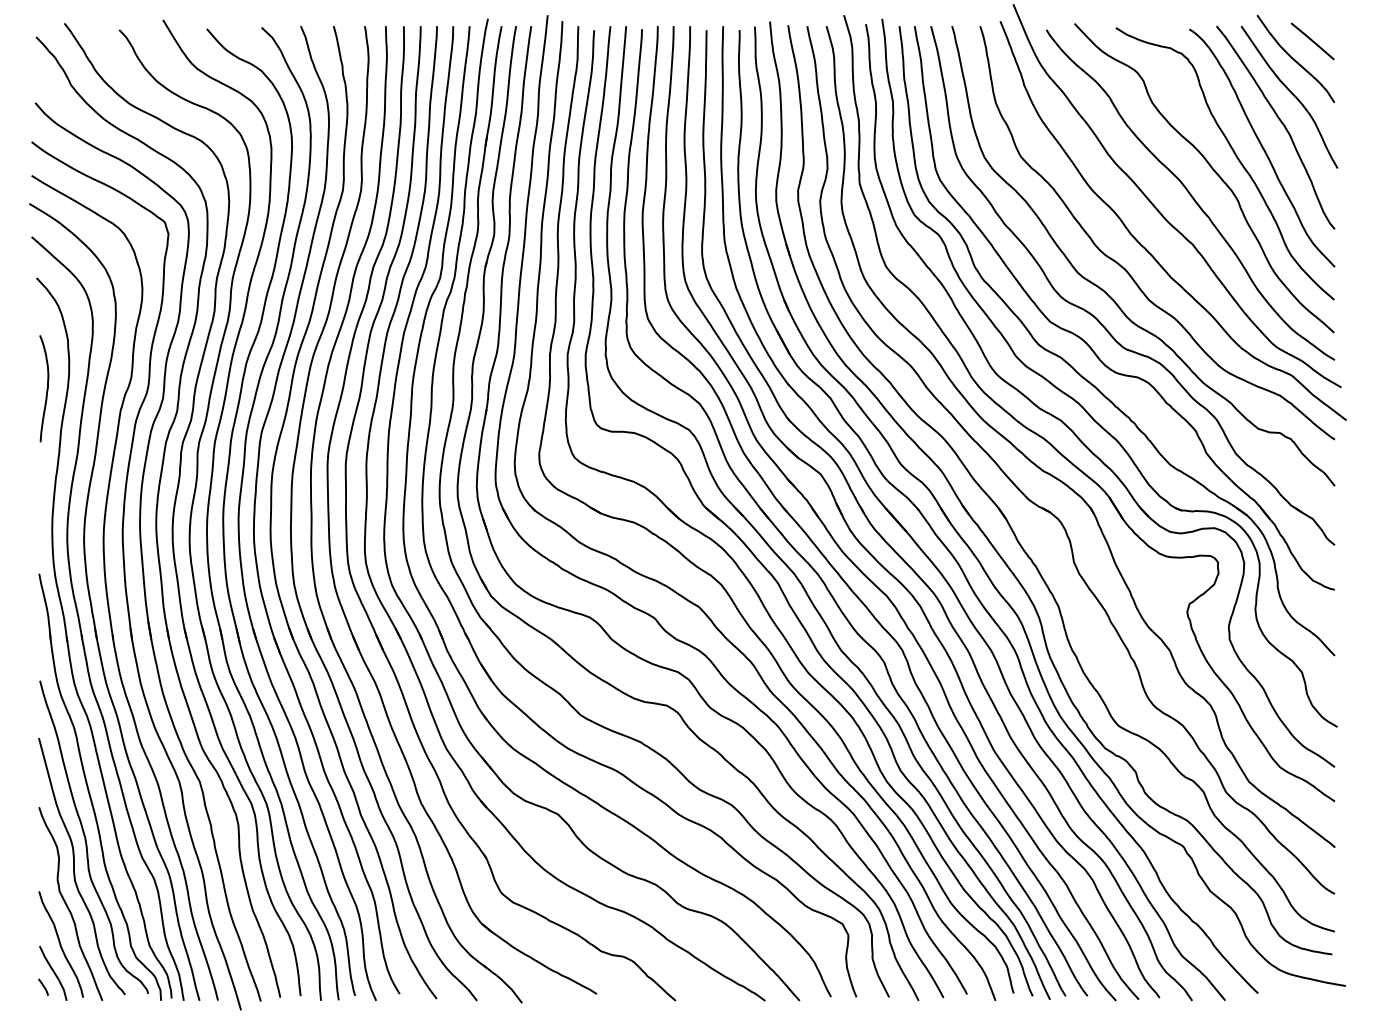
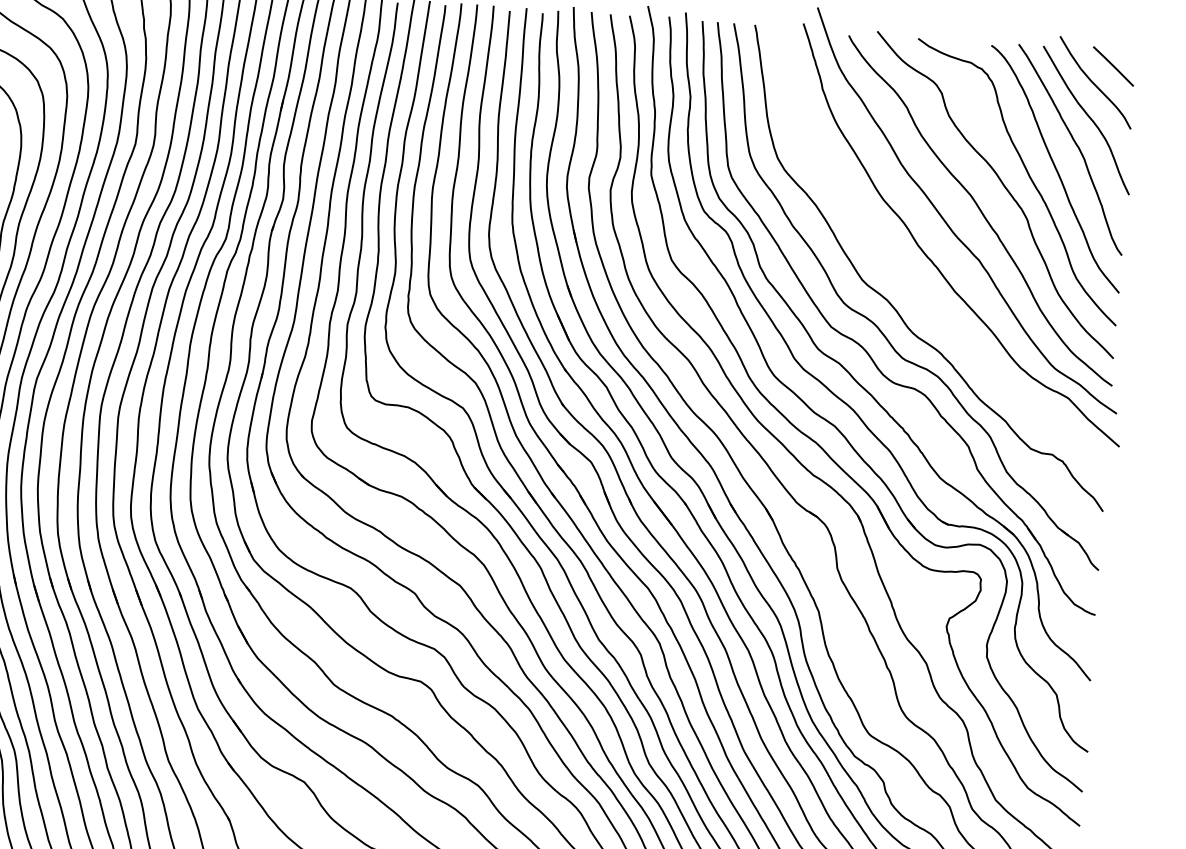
curve: (1123, 266) -> (908, 277), removed

